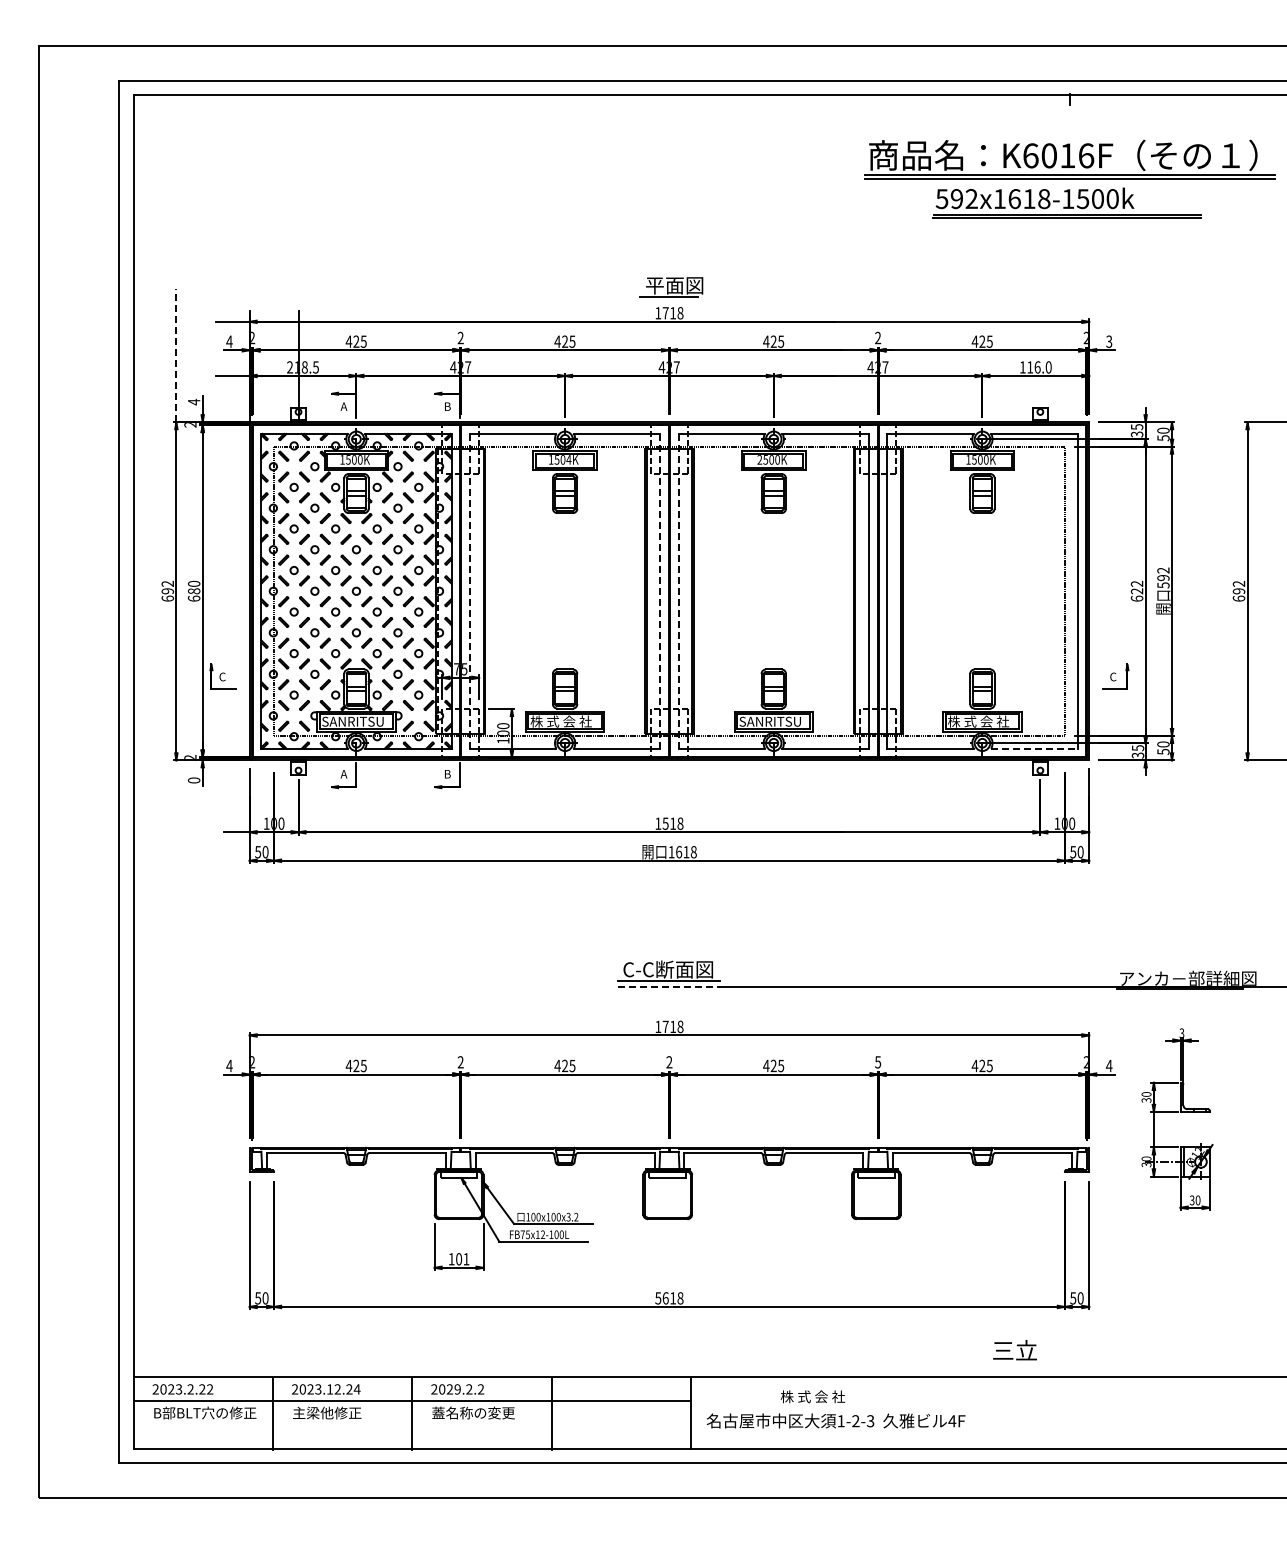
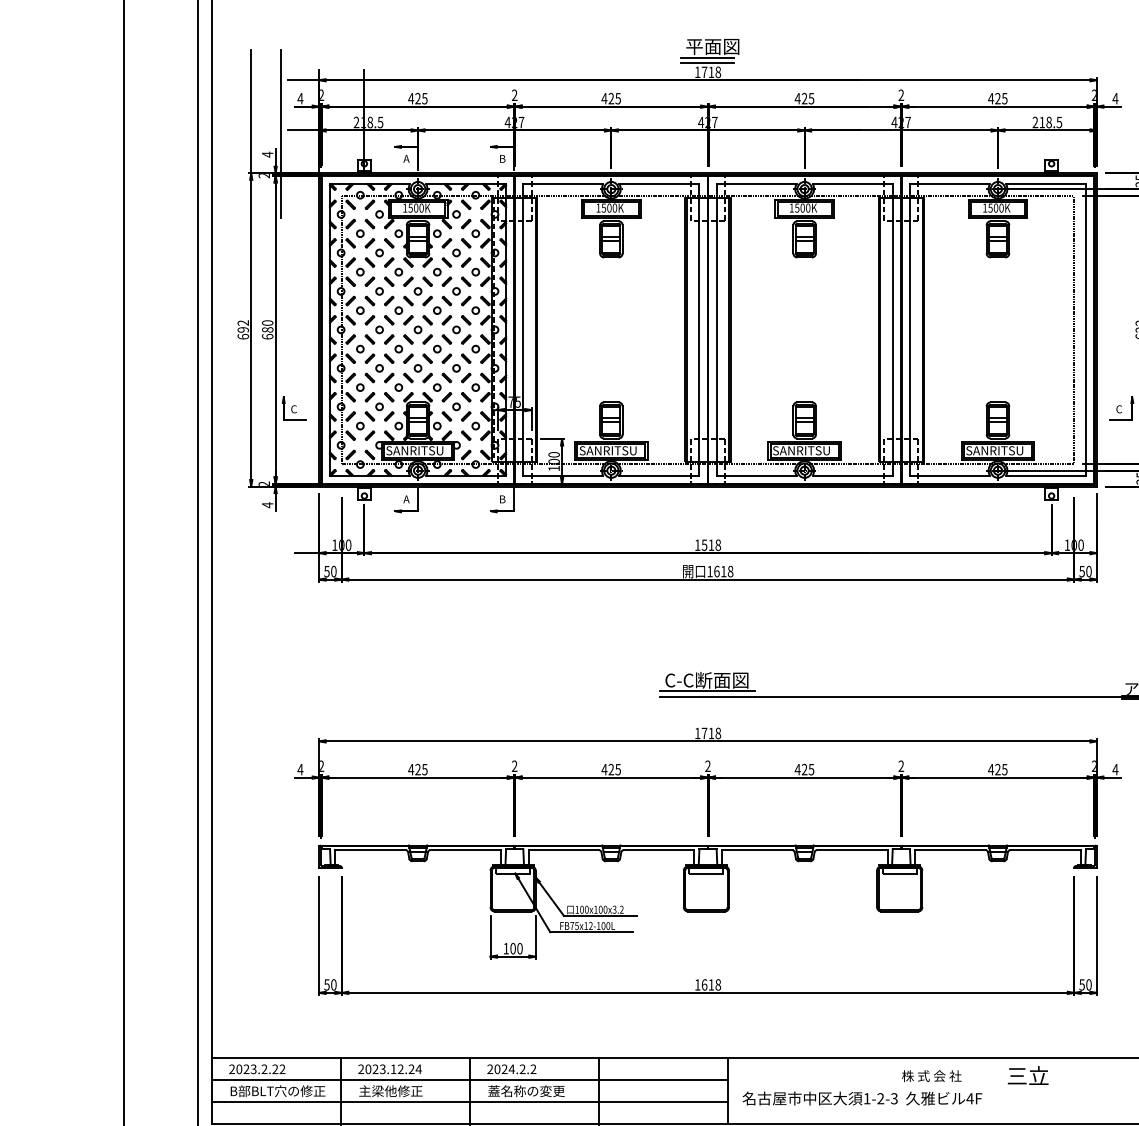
line: (668, 303) -> (707, 63), added
text: (1109, 341) -> (1115, 98), 3 -> 4
line: (176, 355) -> (251, 111), dashed -> solid
text: (1035, 367) -> (1047, 122), 116.0 -> 218.5
line: (208, 379) -> (281, 133), added
text: (568, 459) -> (614, 207), 1504K -> 1500K
text: (759, 459) -> (791, 207), 2500K -> 1500K
line: (470, 591) -> (523, 330), dashed -> solid
line: (660, 591) -> (699, 330), dashed -> solid
line: (678, 591) -> (716, 330), dashed -> solid
text: (561, 721) -> (608, 450), 株 式 会 社 -> SANRITSU
text: (978, 721) -> (994, 450), 株 式 会 社 -> SANRITSU
line: (1034, 748) -> (1046, 475), dashed -> solid
text: (193, 780) -> (267, 505), 0 -> 4
line: (669, 987) -> (708, 696), dashed -> solid
text: (878, 1062) -> (901, 766), 5 -> 2
text: (466, 1259) -> (520, 948), 101 -> 100
text: (658, 1298) -> (697, 985), 5618 -> 1618
text: (1014, 1350) -> (1027, 1075), moved
text: (457, 1389) -> (511, 1069), 2029.2.2 -> 2024.2.2
text: (812, 1396) -> (931, 1075), moved
line: (411, 1424) -> (469, 1101), added

